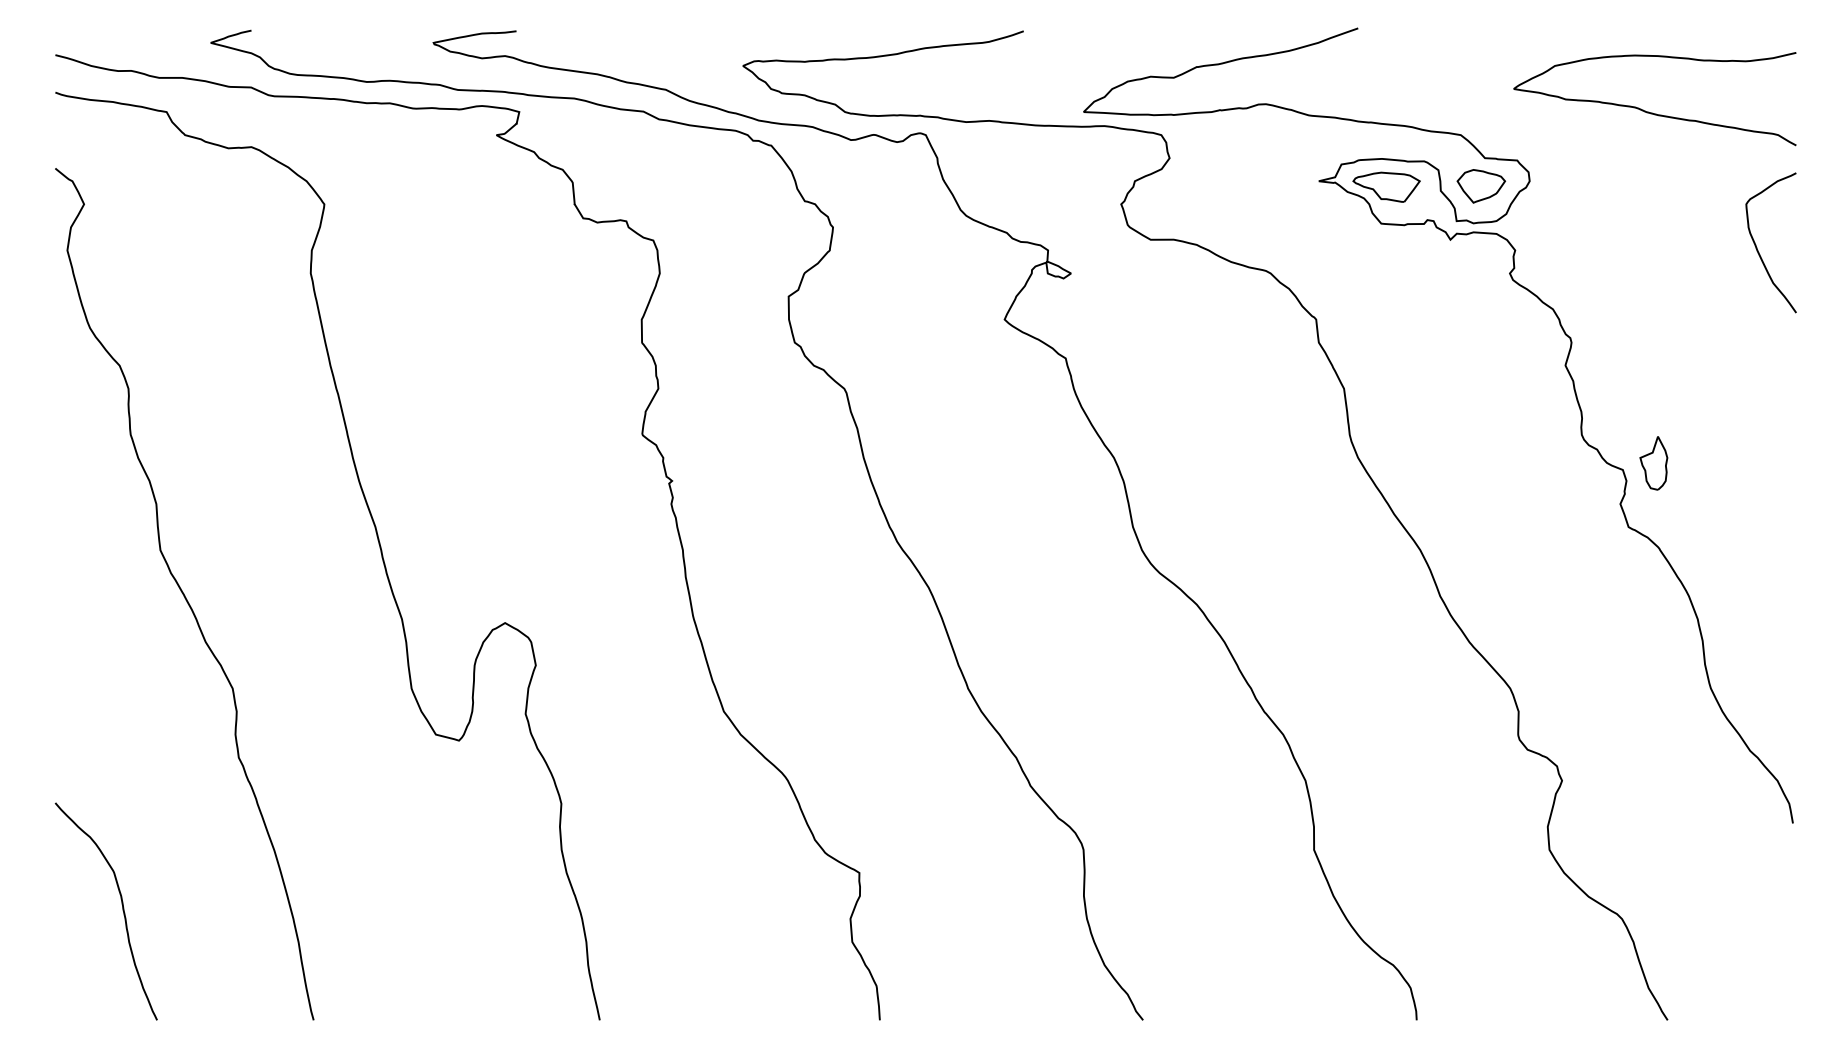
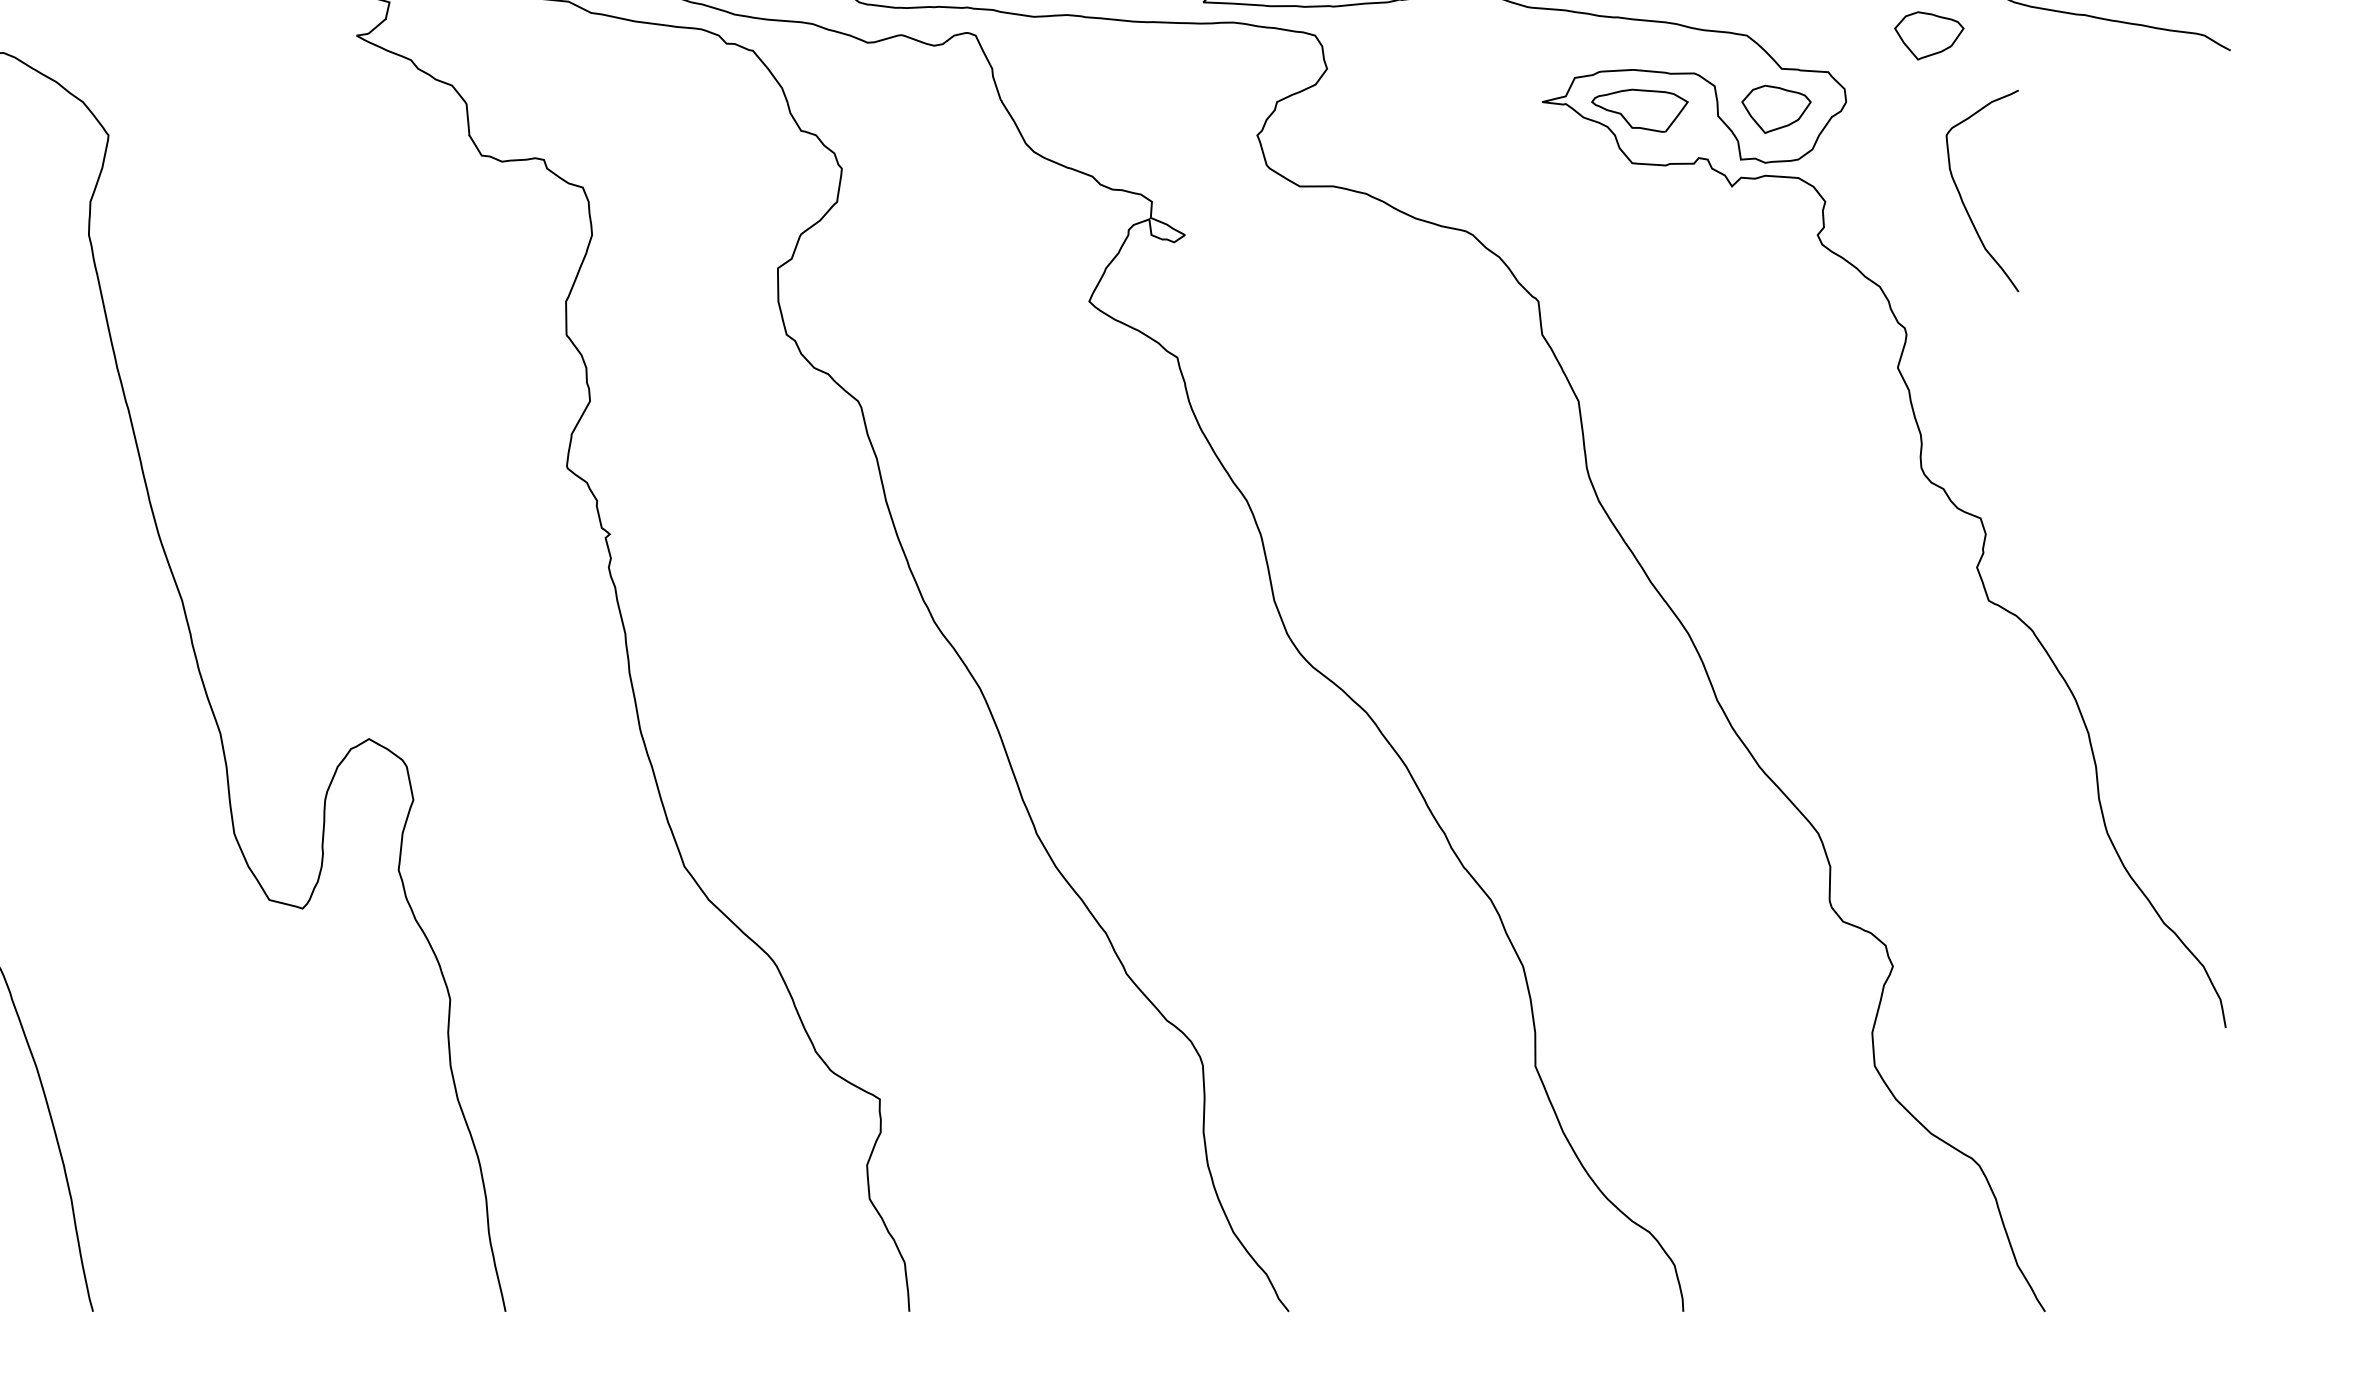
part: (1587, 135) -> (1929, 36), added
curve: (1757, 247) -> (1962, 197), moved
part: (1653, 463) -> (2024, 509), removed

